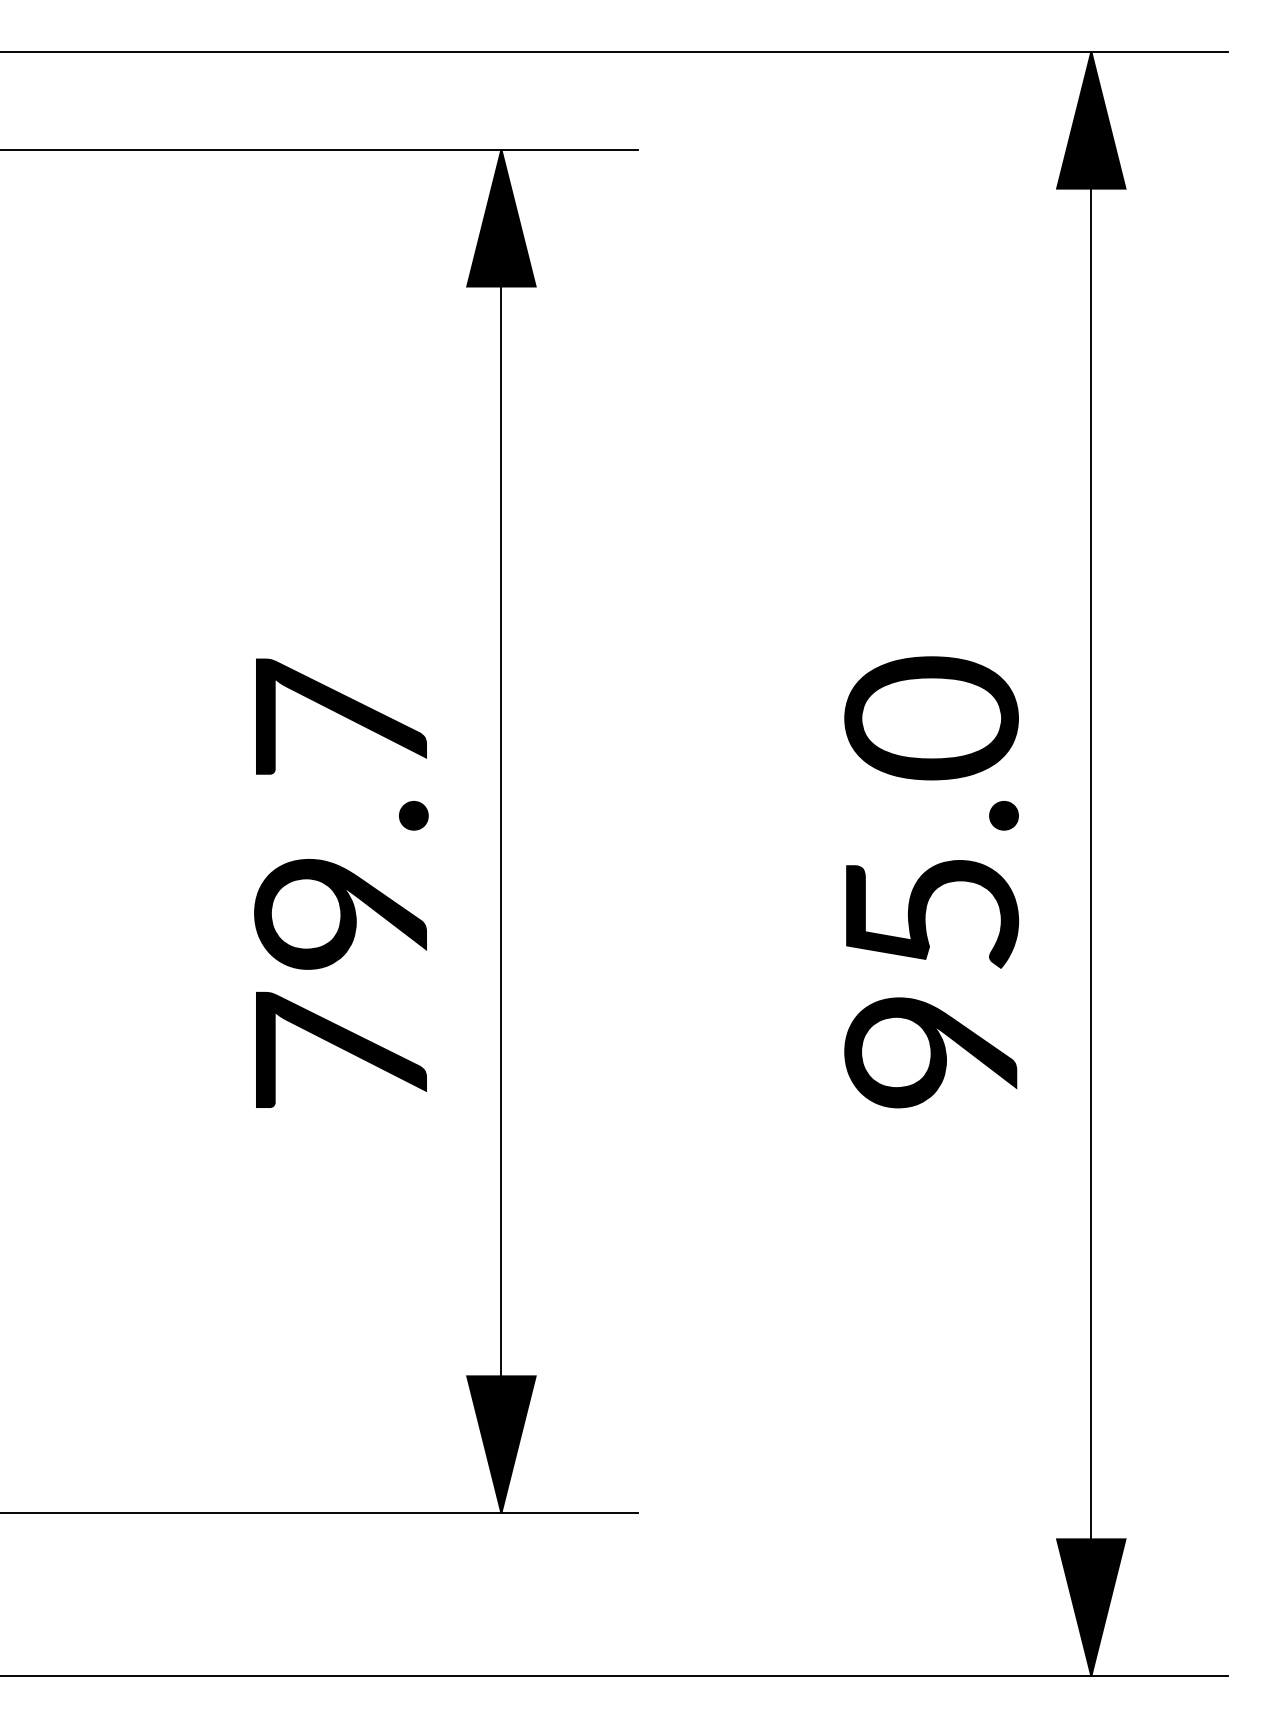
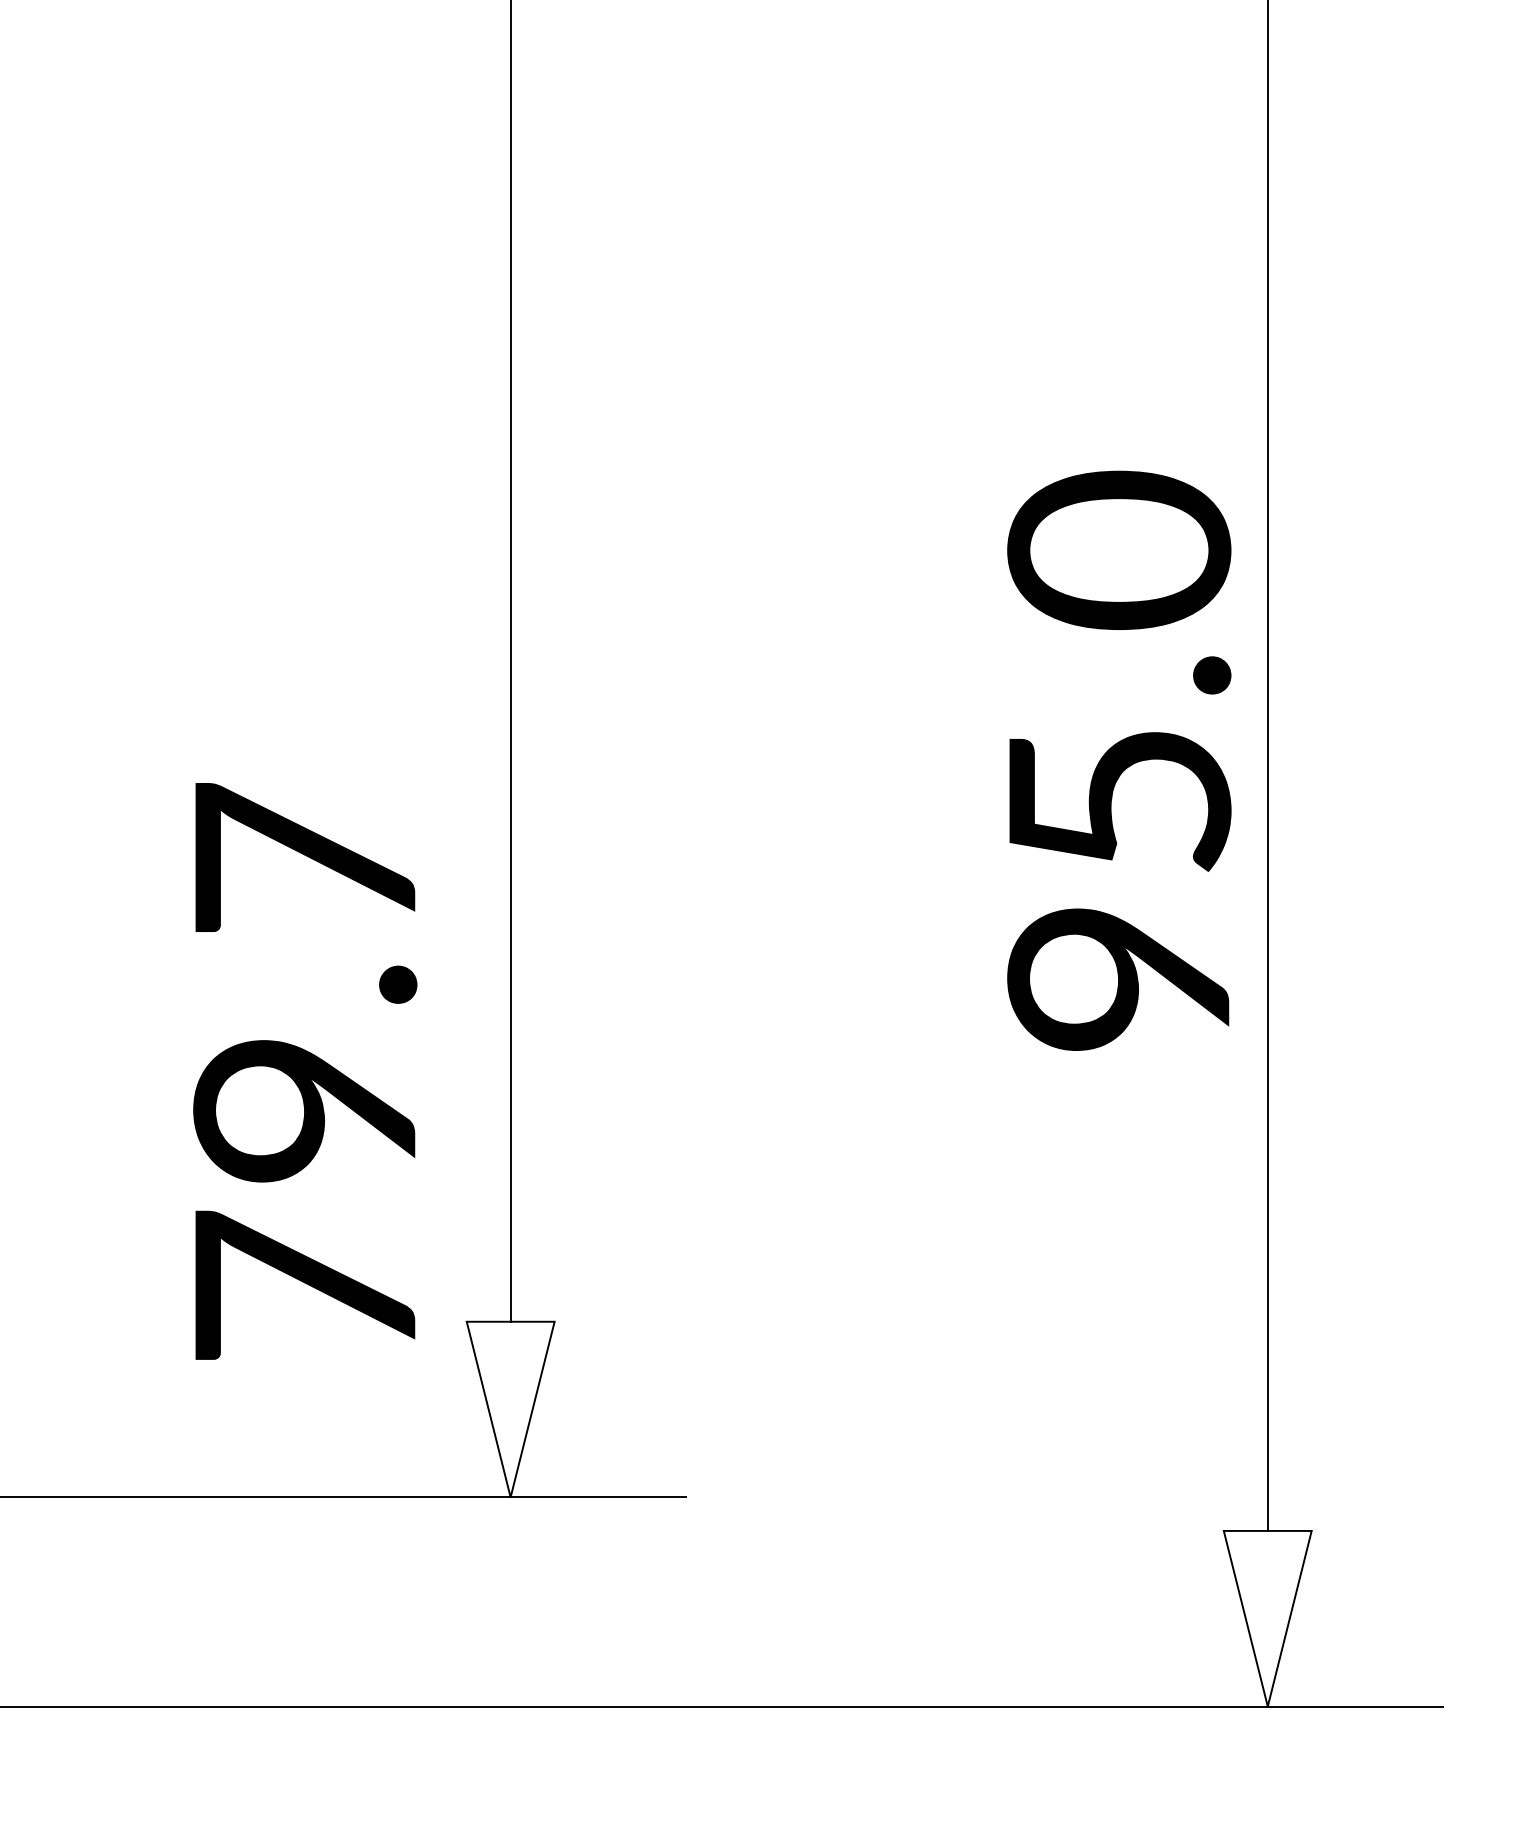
text: (341, 882) -> (305, 1070), moved
text: (931, 882) -> (1119, 761), moved
fill: (501, 1444) -> (510, 1409), removed
fill: (1091, 1607) -> (1268, 1618), removed

